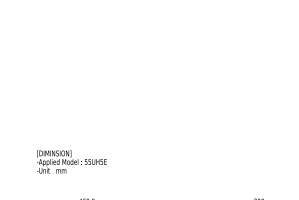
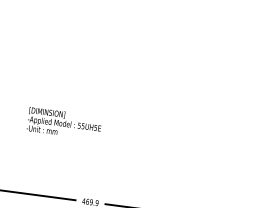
text: (71, 161) -> (64, 123), moved

